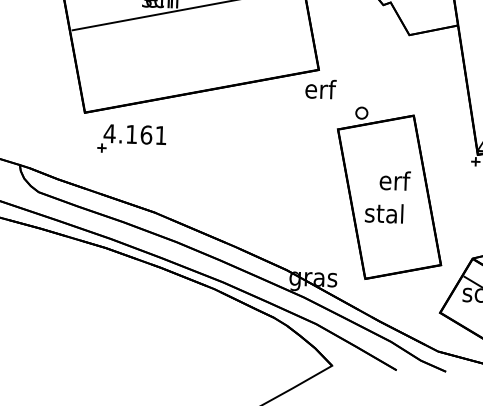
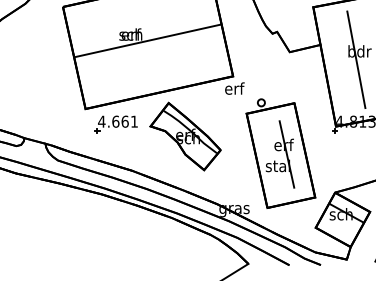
text: (131, 134) -> (115, 121), 4.161 -> 4.661
part: (240, 161) -> (185, 136), added
line: (398, 195) -> (286, 154), added

